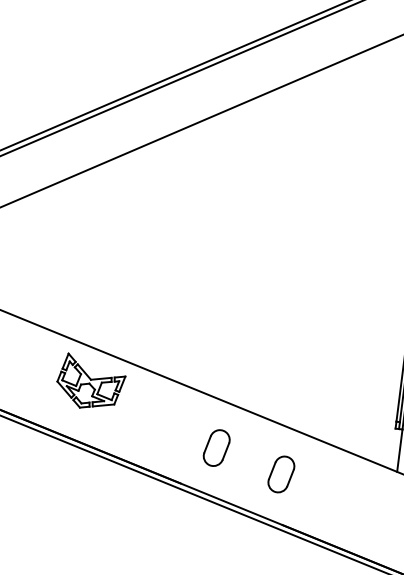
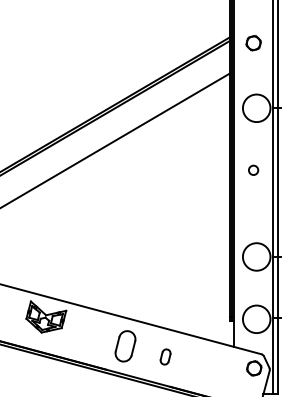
part: (216, 446) -> (125, 345), size x1.4
part: (281, 473) -> (165, 356), size x0.7

